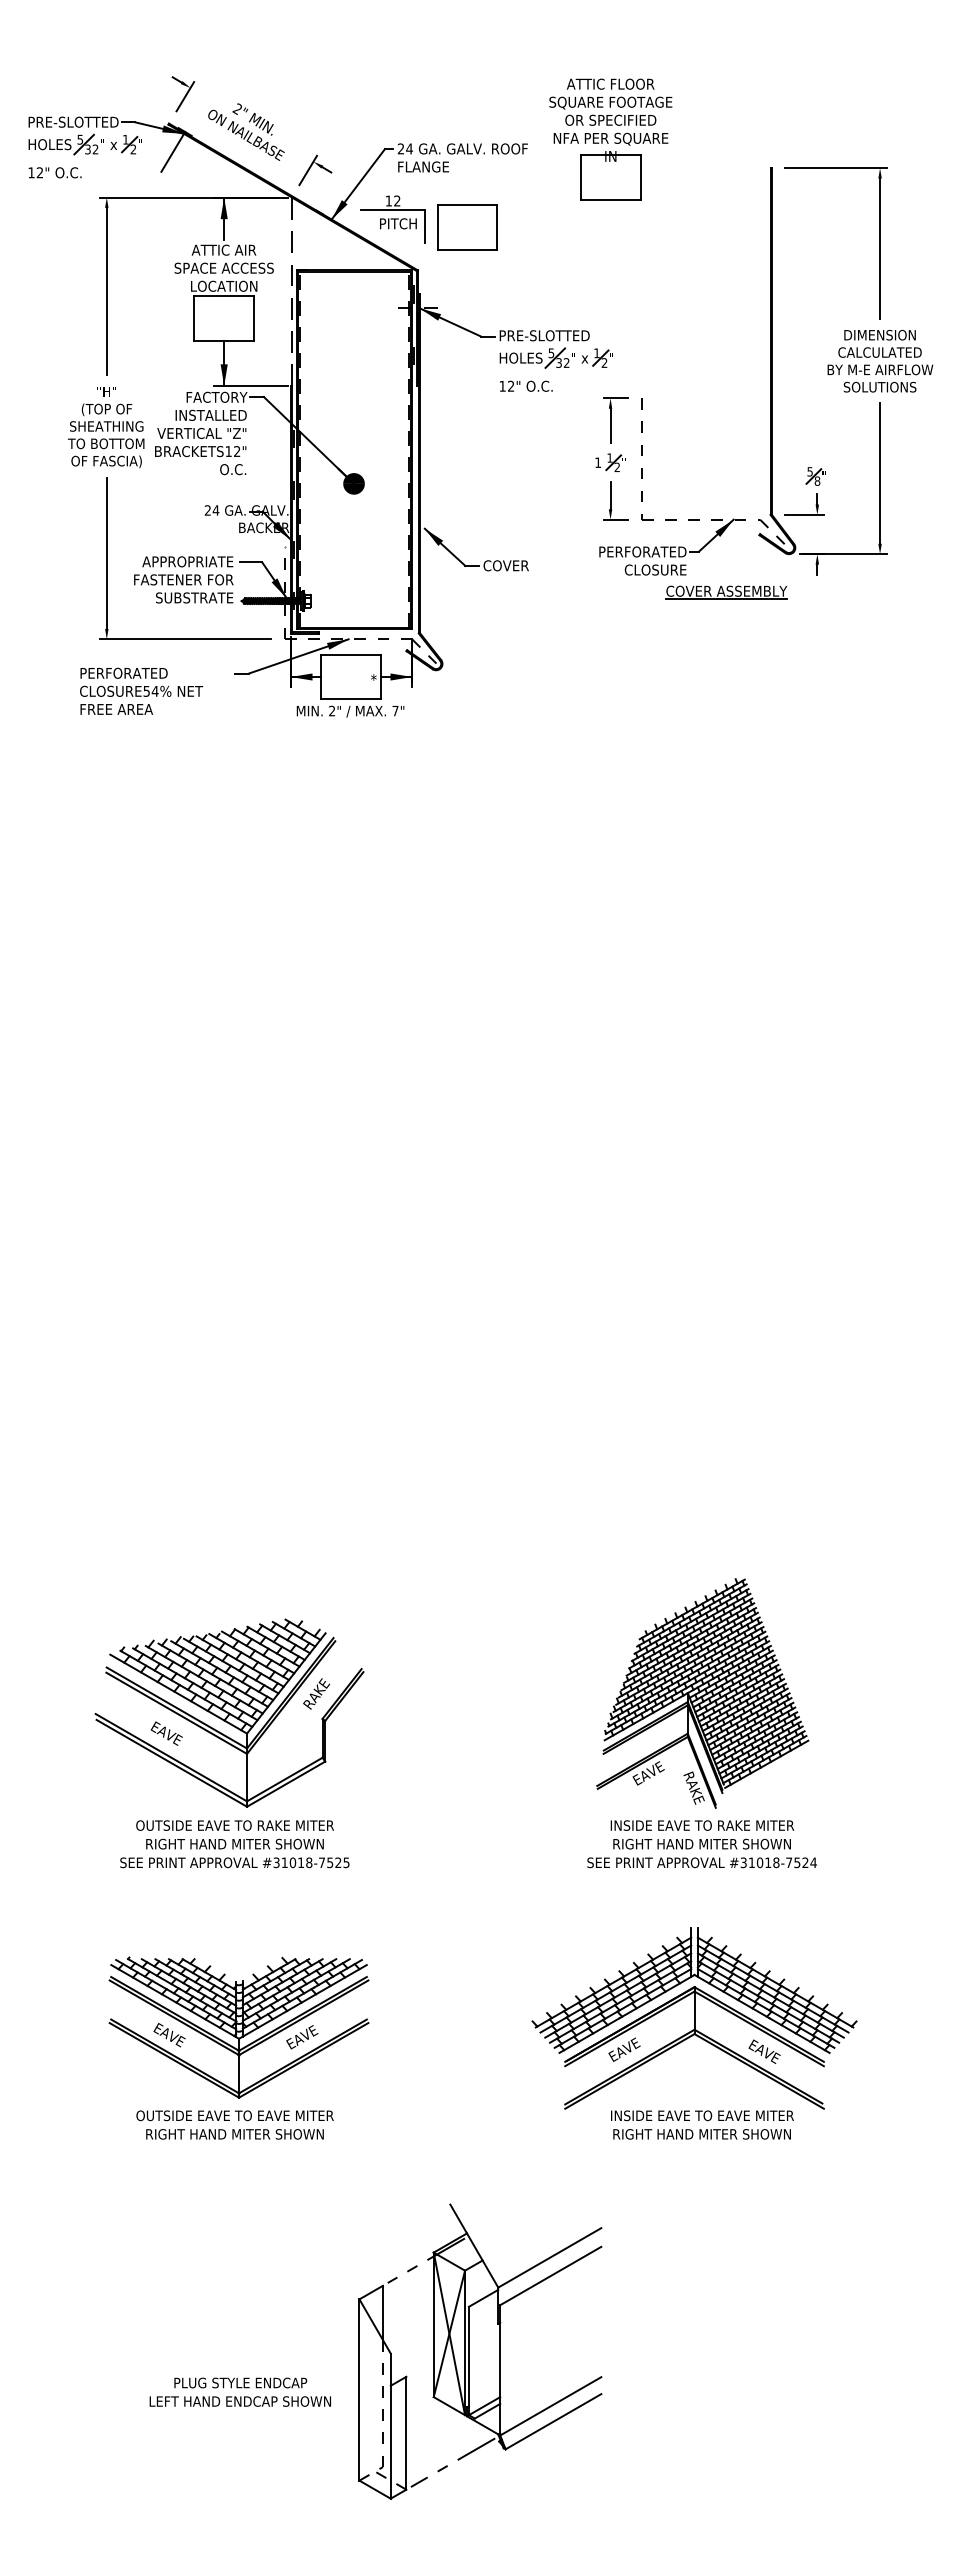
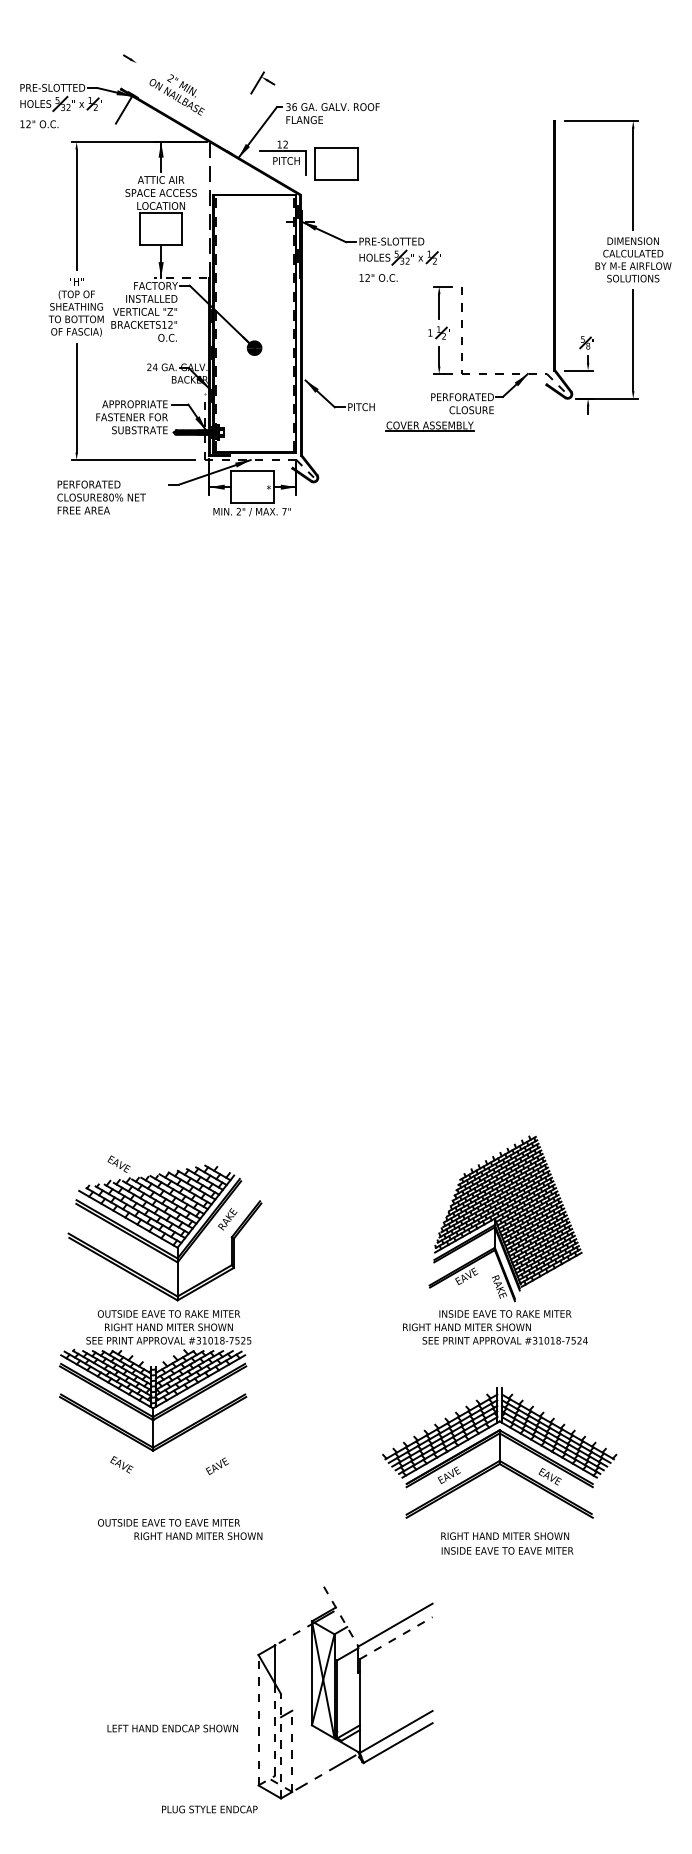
line: (185, 96) -> (133, 69), removed
part: (610, 139) -> (439, 100), removed
text: (405, 148) -> (291, 106), 24 -> 36
part: (315, 170) -> (262, 83), moved
line: (250, 386) -> (180, 278), solid -> dashed
text: (505, 565) -> (363, 406), COVER -> PITCH
part: (726, 592) -> (429, 426), moved
text: (150, 690) -> (108, 496), 54% -> 80%
text: (166, 1733) -> (118, 1164), moved
text: (701, 1843) -> (466, 1326), moved
part: (238, 2027) -> (152, 1400), moved
text: (702, 2115) -> (507, 1550), moved
text: (234, 2134) -> (198, 1536), moved
line: (474, 2246) -> (341, 1616), solid -> dashed
line: (551, 2275) -> (396, 1637), solid -> dashed
text: (240, 2382) -> (209, 1809), moved
line: (359, 2390) -> (258, 1720), solid -> dashed
line: (390, 2426) -> (280, 1746), solid -> dashed
line: (406, 2432) -> (292, 1750), solid -> dashed

